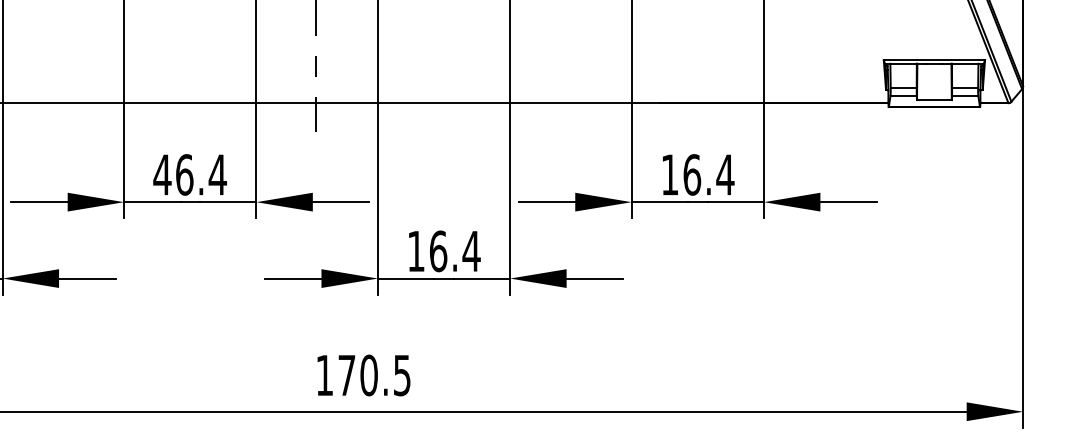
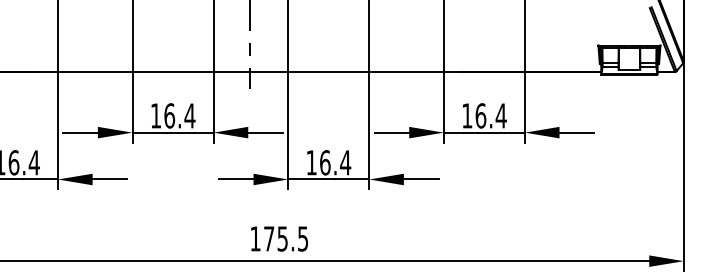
text: (161, 174) -> (155, 115), 46.4 -> 16.4
text: (368, 374) -> (282, 238), 170.5 -> 175.5

